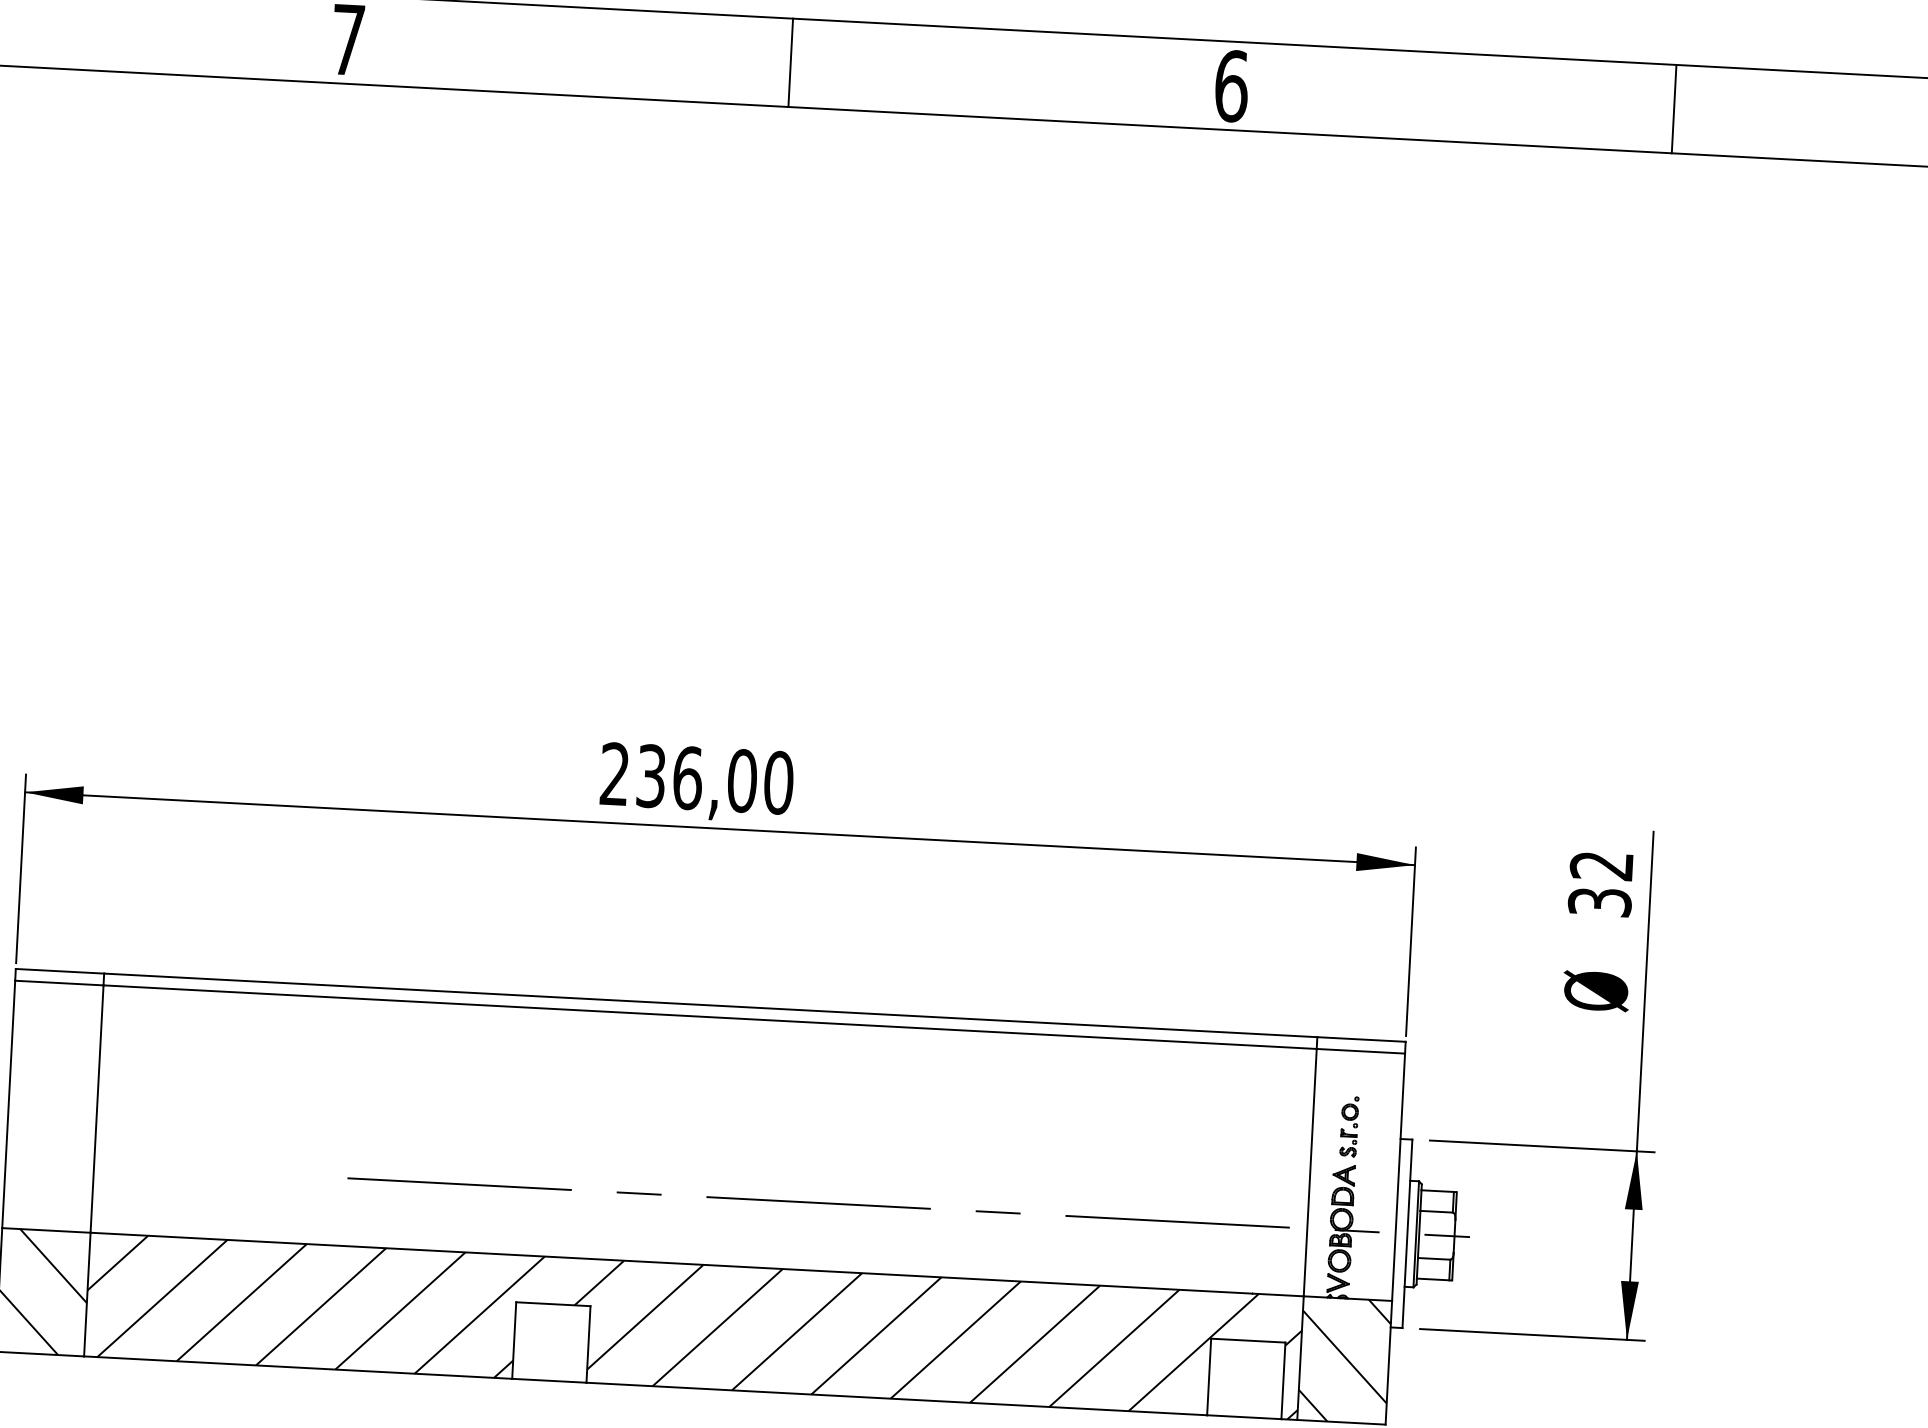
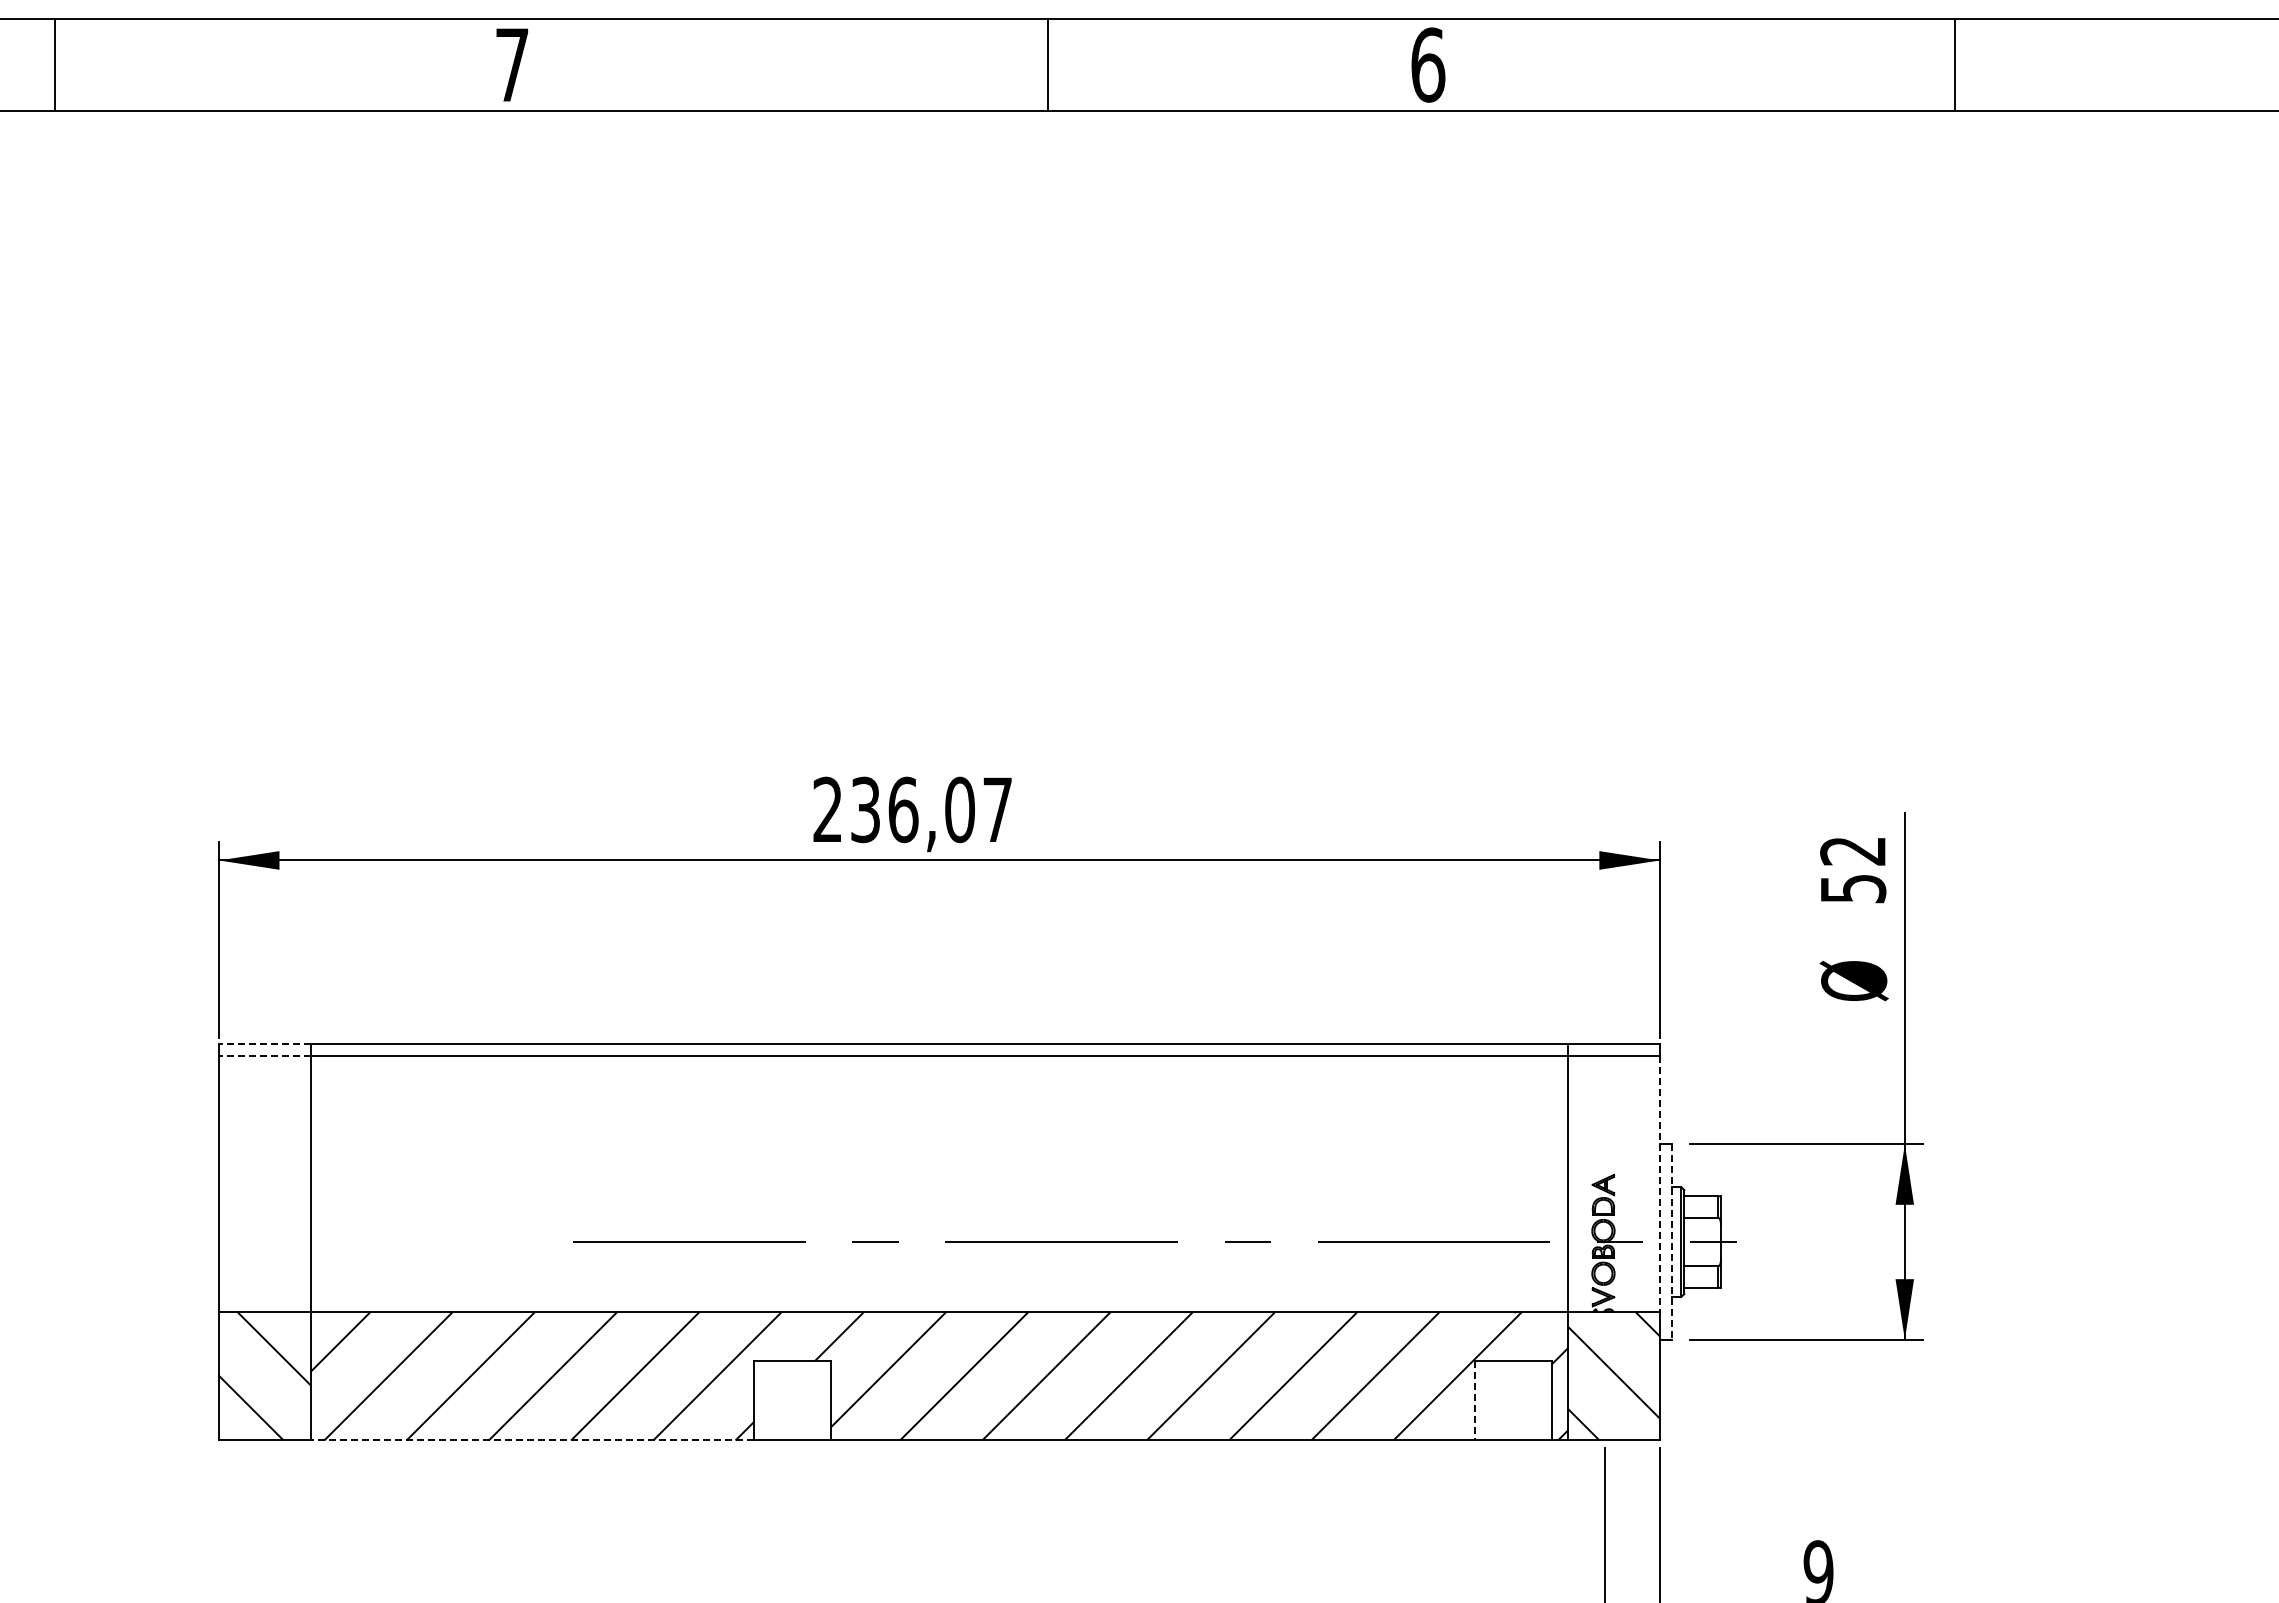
line: (791, 62) -> (1048, 64), moved
line: (1673, 108) -> (1954, 64), moved
text: (778, 782) -> (997, 809), 236,00 -> 236,07
text: (1599, 901) -> (1852, 888), 32 -> 52
line: (59, 971) -> (264, 1043), solid -> dashed
line: (59, 982) -> (264, 1055), solid -> dashed
part: (1349, 1126) -> (1606, 1134), removed
line: (1398, 1177) -> (1659, 1184), solid -> dashed
line: (1407, 1234) -> (1672, 1242), solid -> dashed
line: (298, 1367) -> (532, 1440), solid -> dashed
line: (1208, 1376) -> (1474, 1400), solid -> dashed

